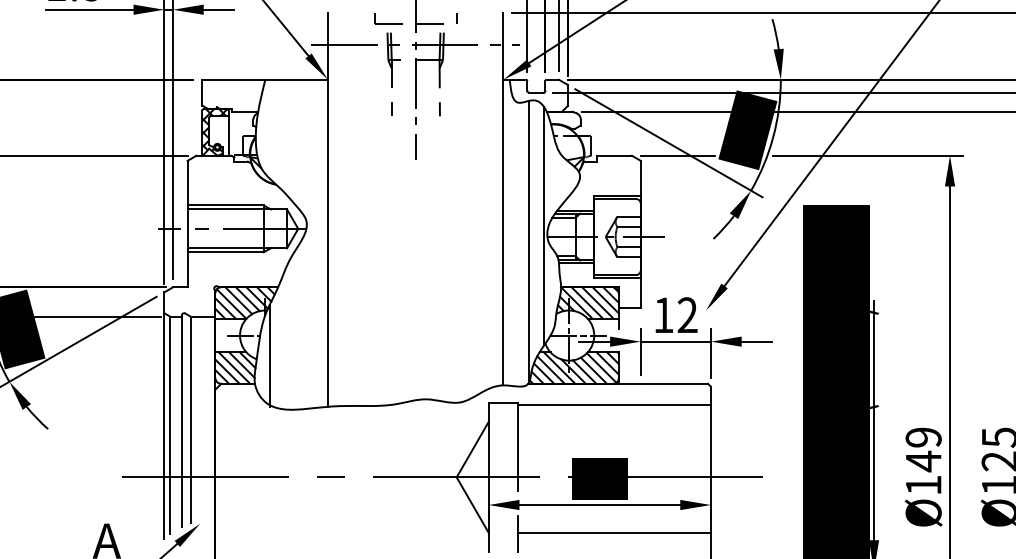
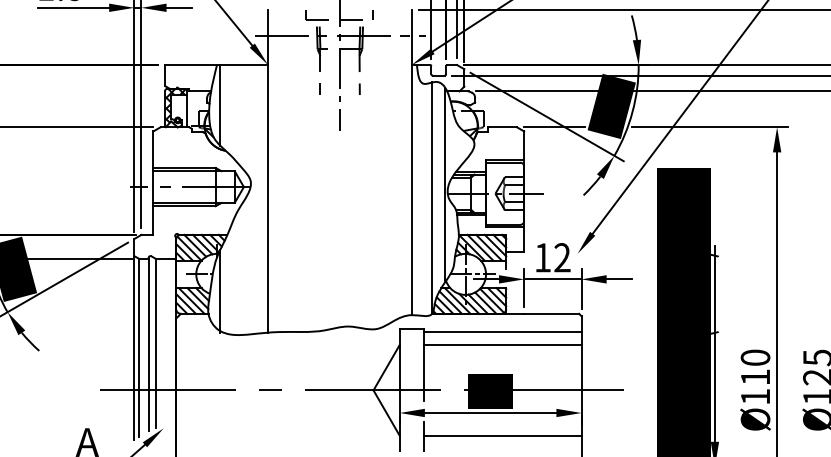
line: (269, 128) -> (220, 104), added
line: (614, 421) -> (502, 344), added
text: (923, 449) -> (755, 367), Ø149 -> Ø110

